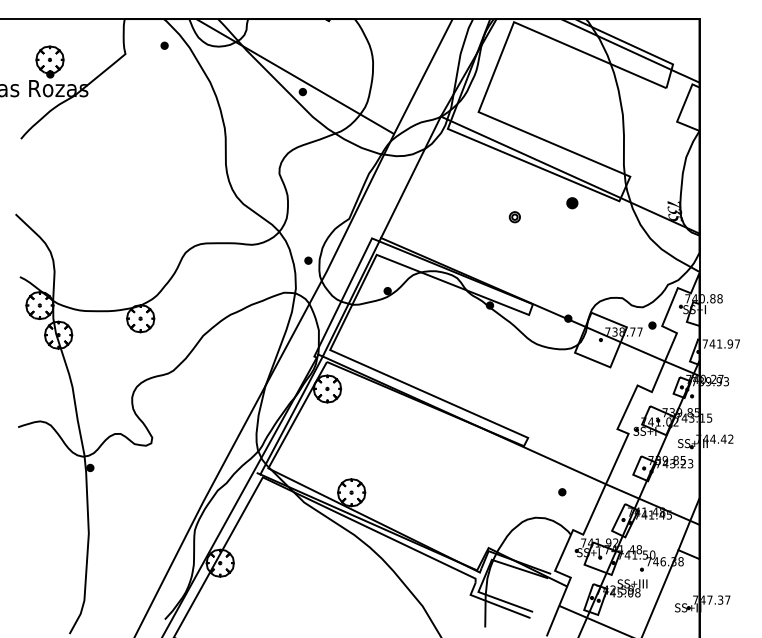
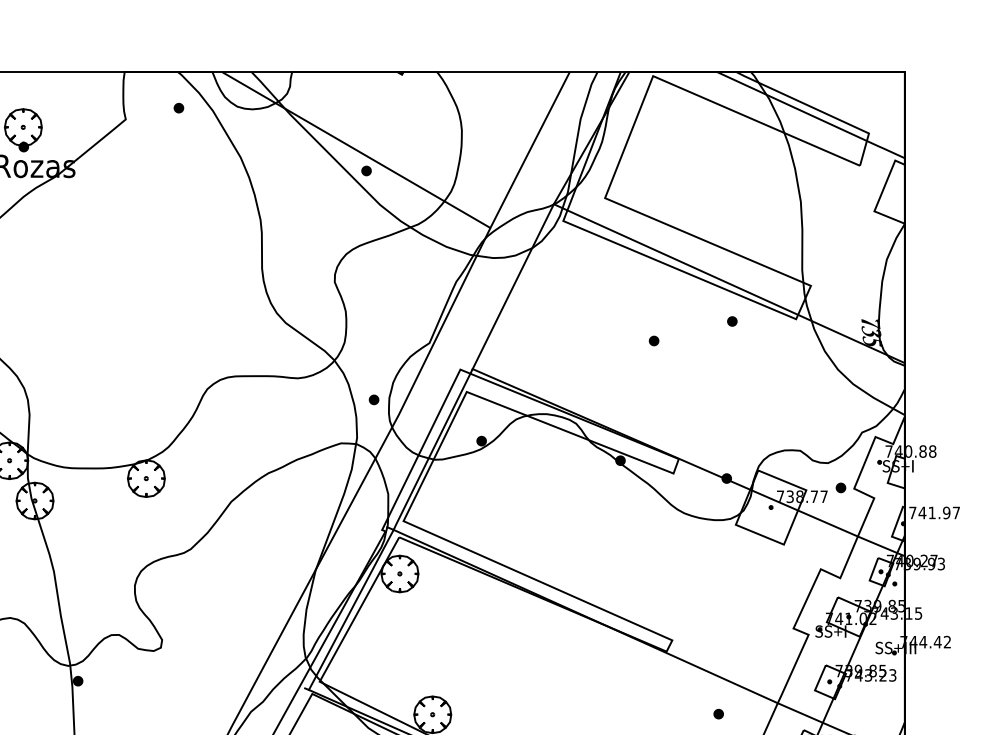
part: (572, 202) -> (732, 320), size x0.62
part: (514, 217) -> (653, 341), size x0.62

